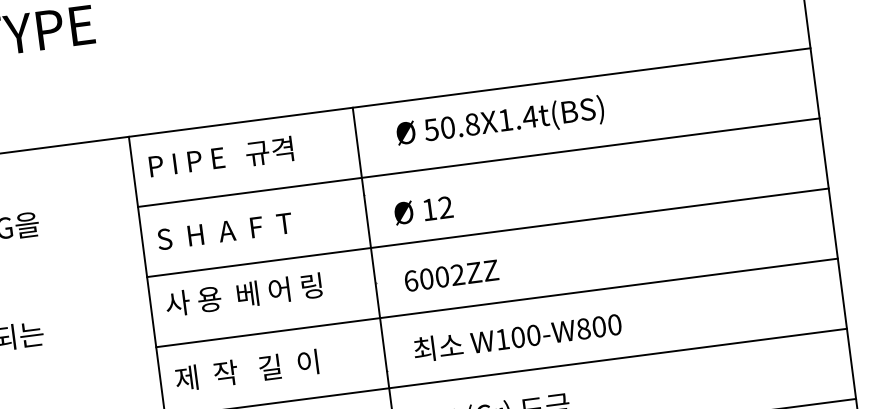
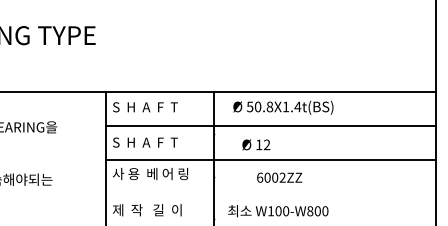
text: (219, 158) -> (147, 107), P I P E   규격 -> S  H  A  F  T
text: (423, 209) -> (256, 144), moved
text: (451, 275) -> (279, 177), moved
line: (496, 302) -> (270, 193), removed

